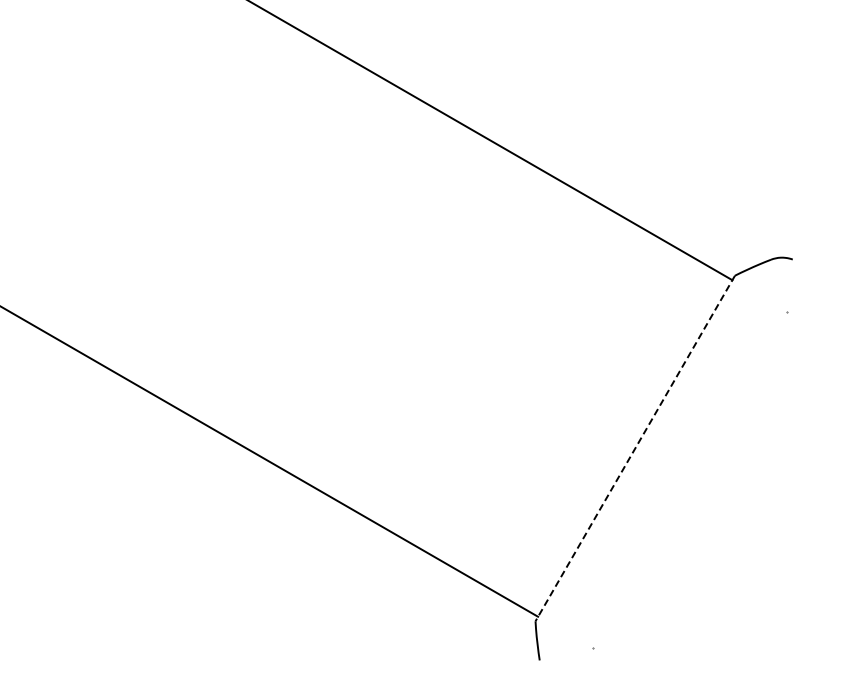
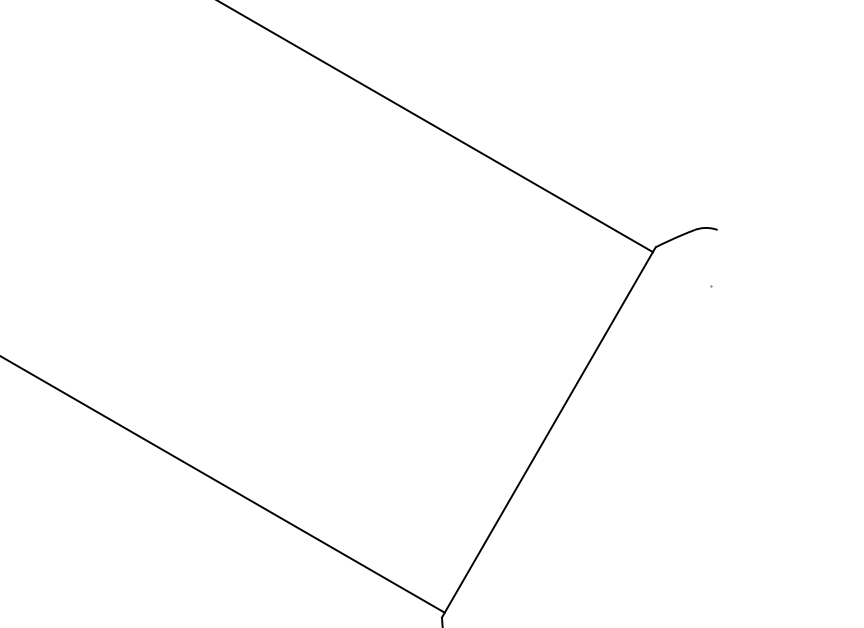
line: (635, 448) -> (549, 432), dashed -> solid

